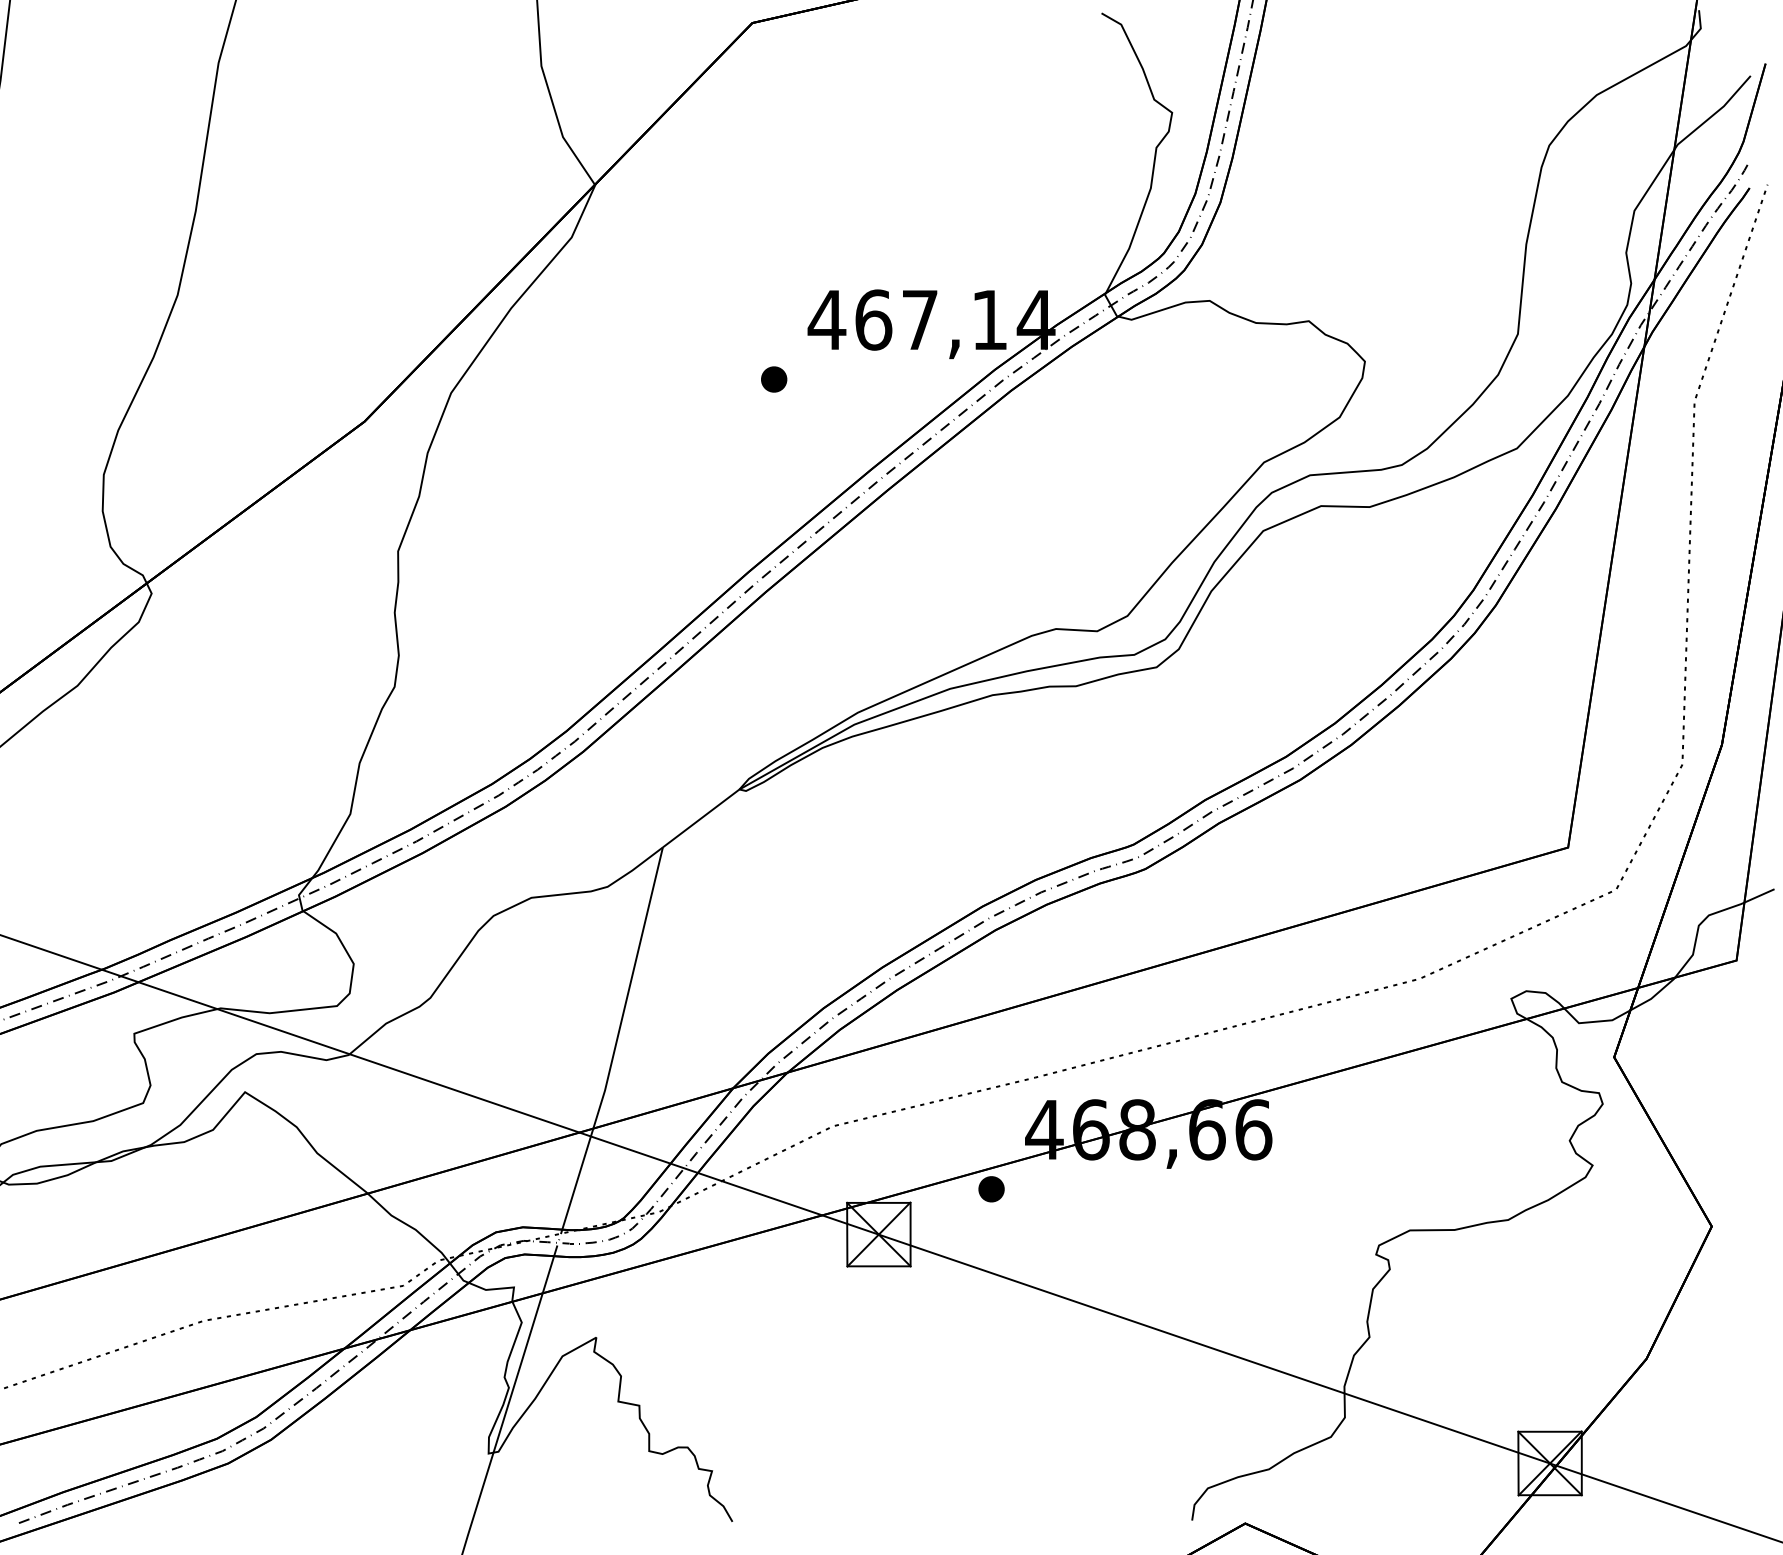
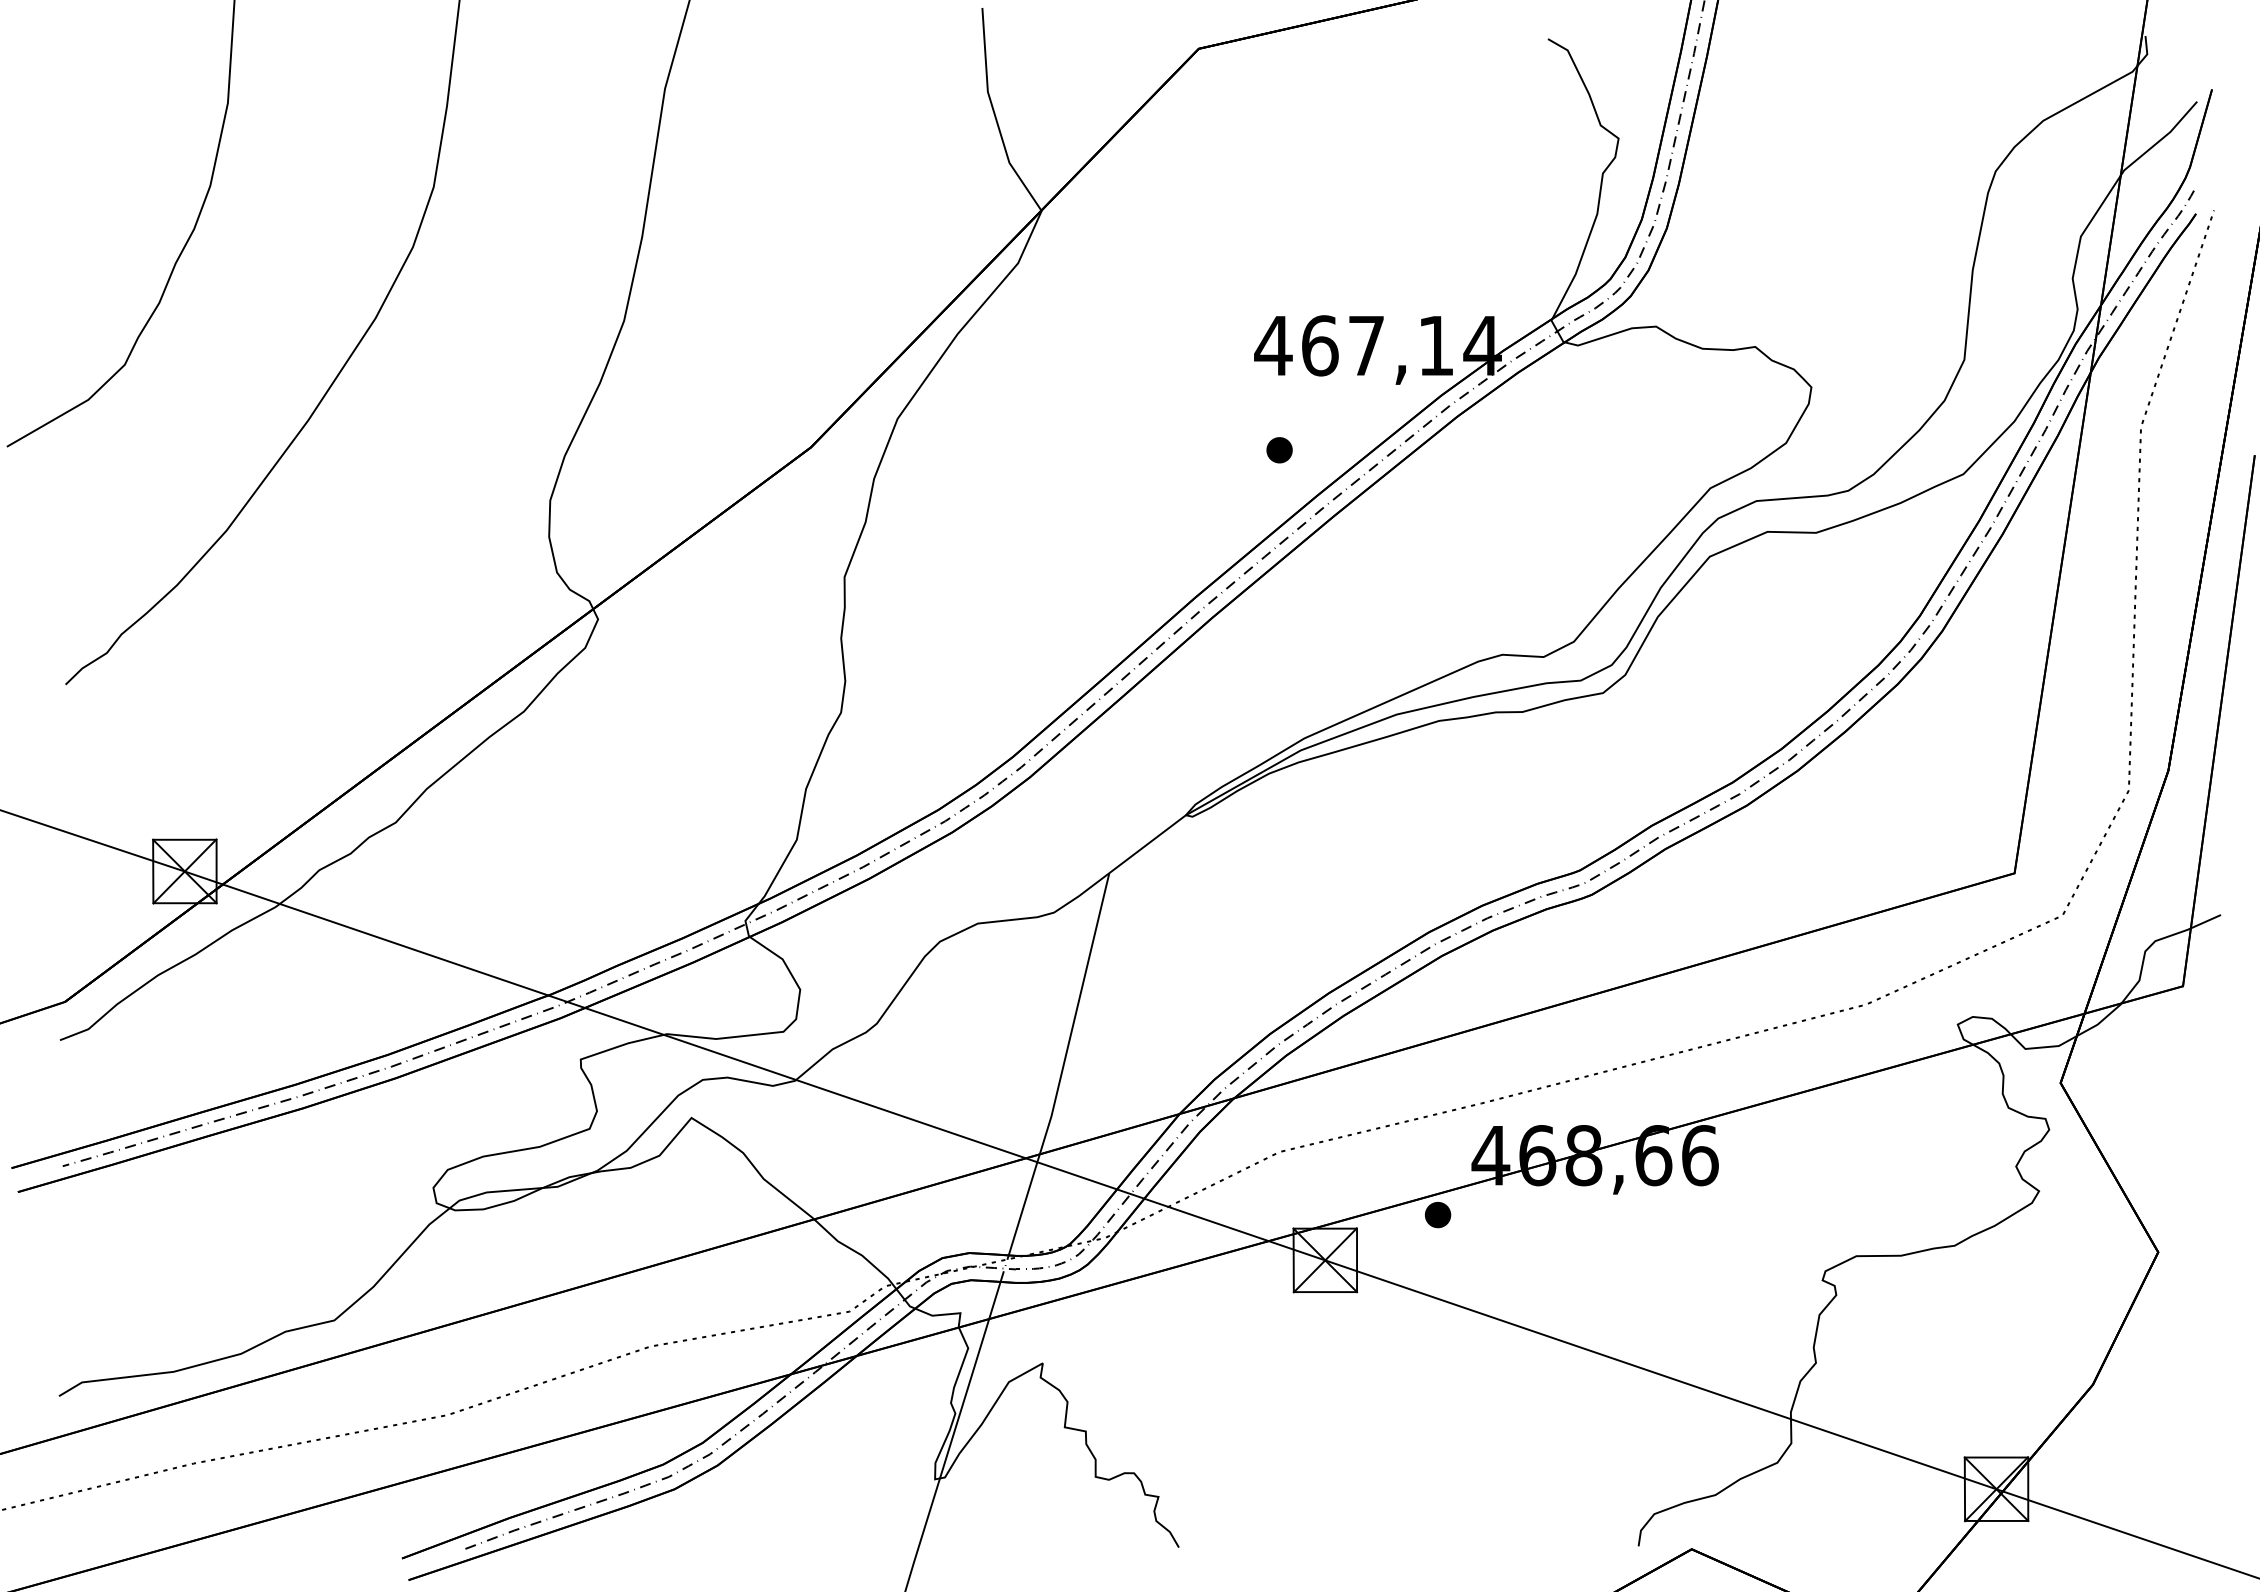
part: (774, 379) -> (1279, 450), moved

